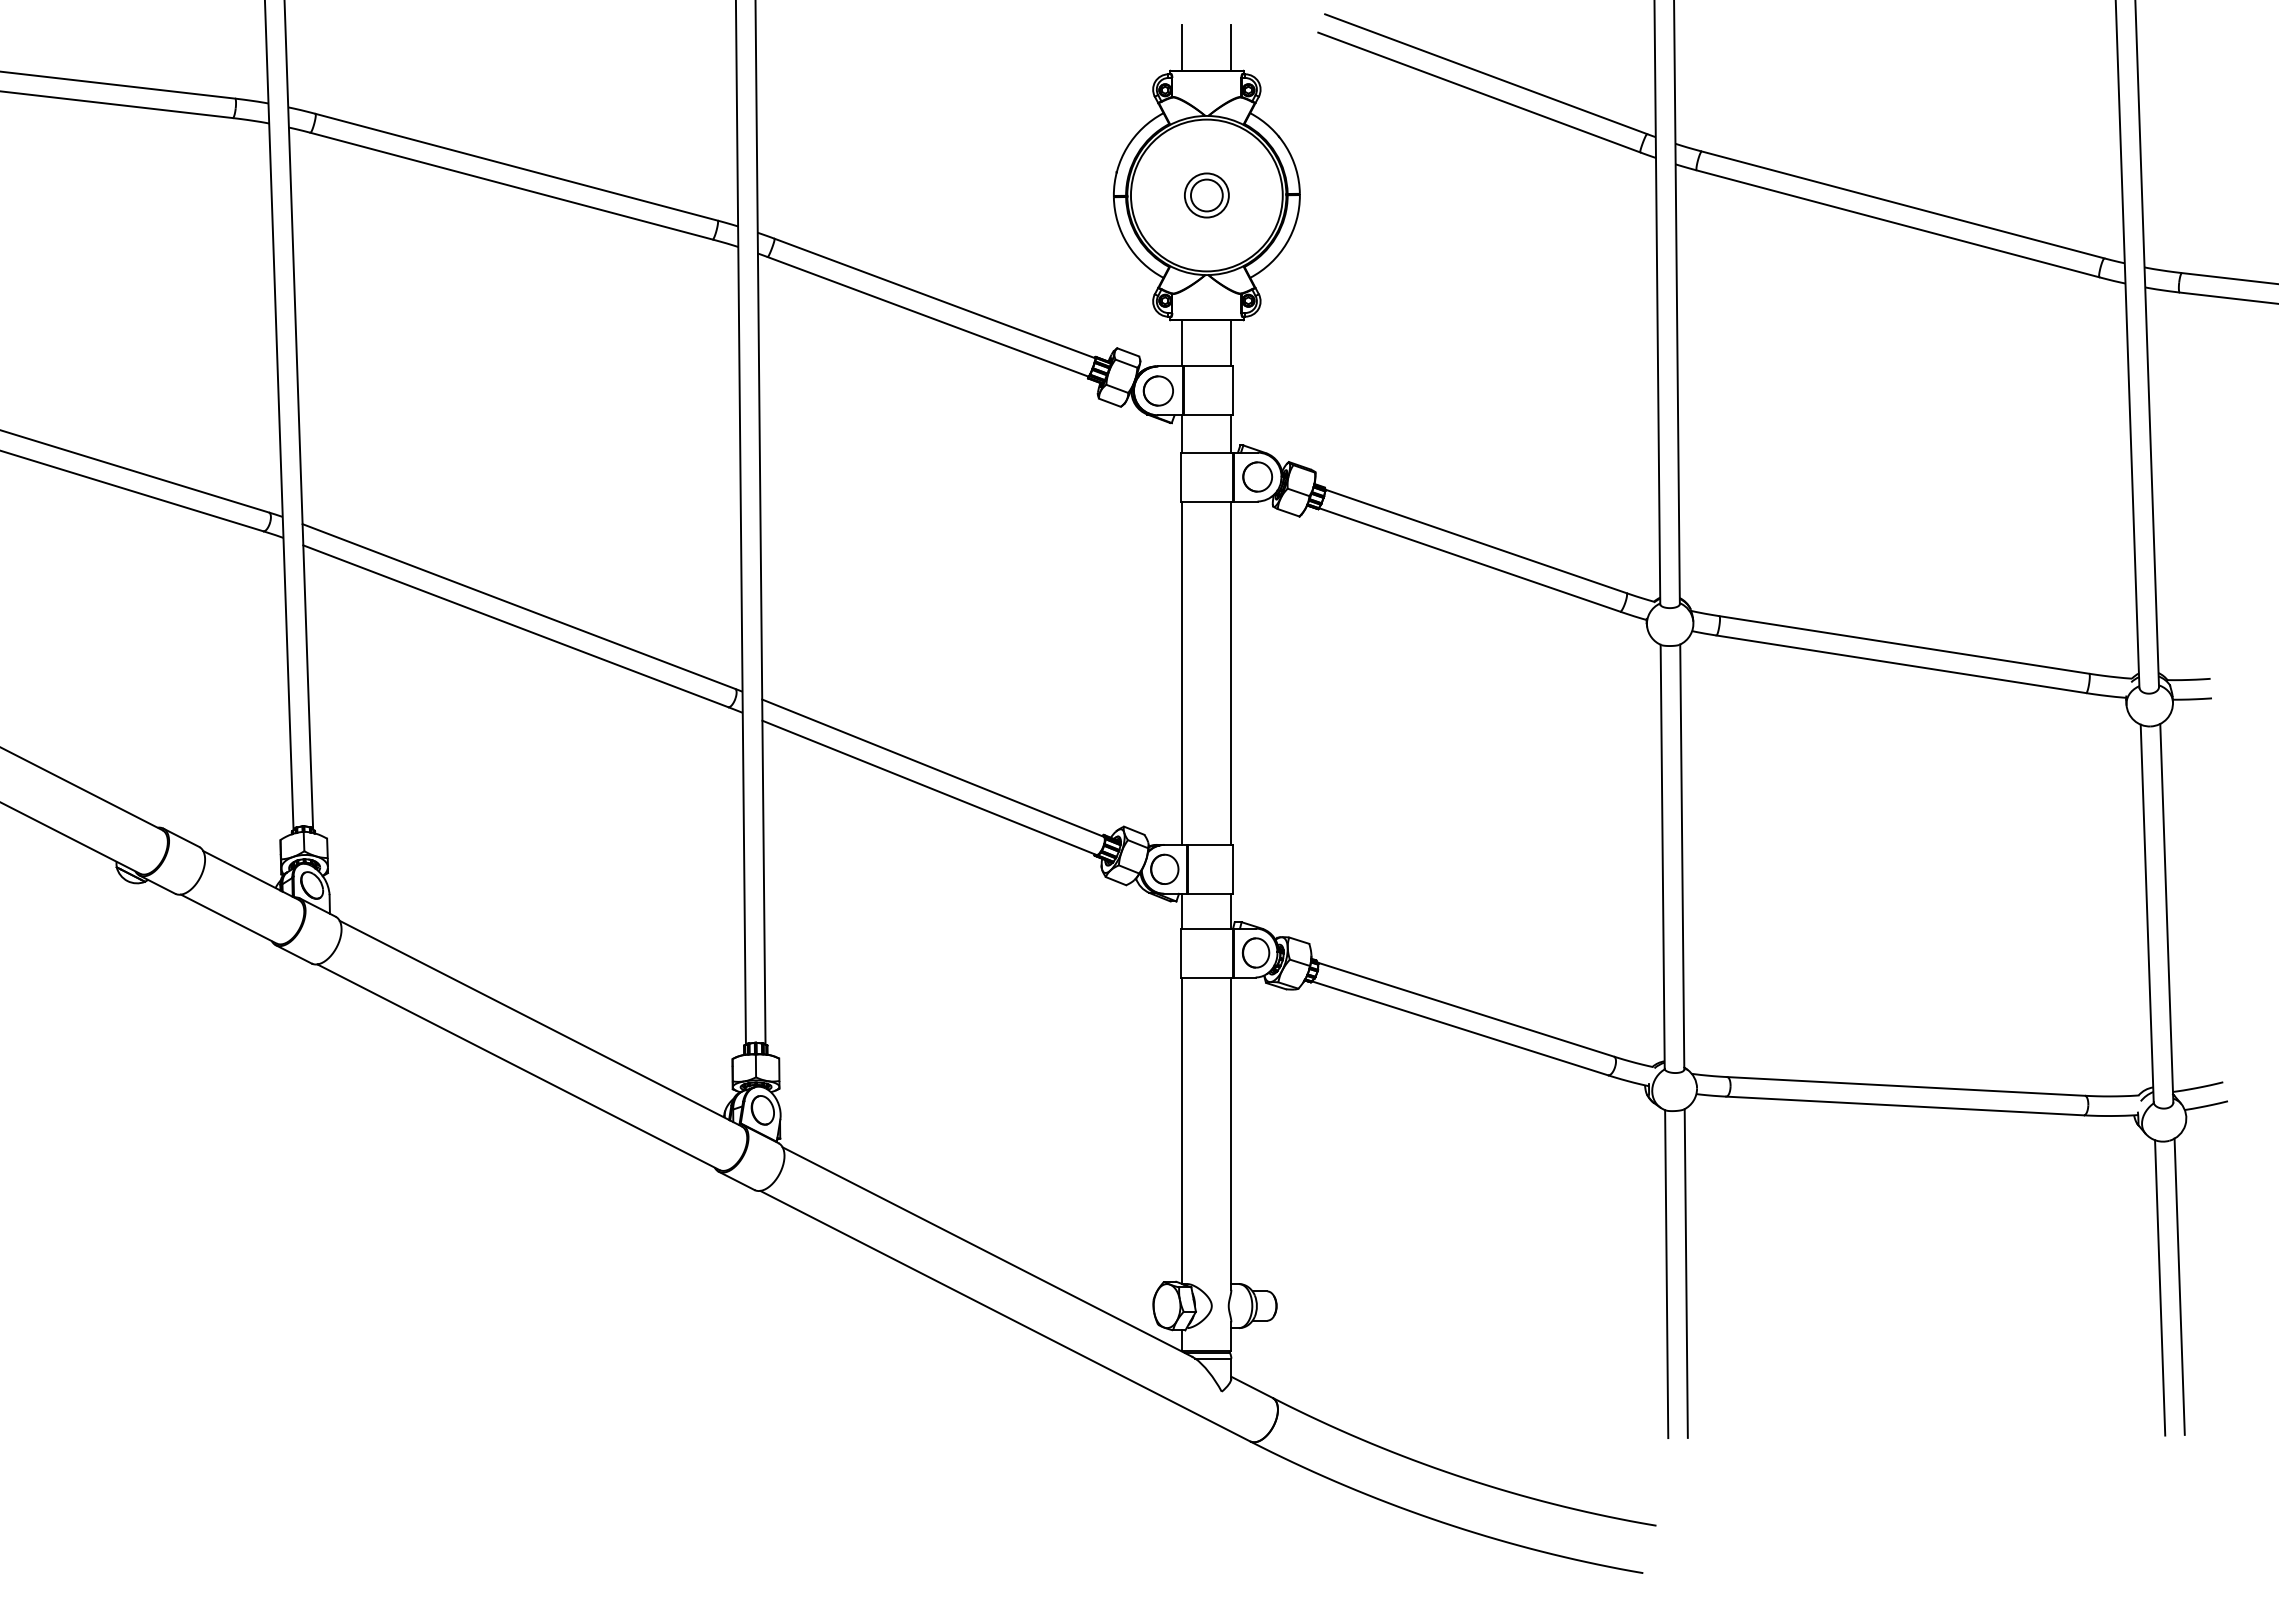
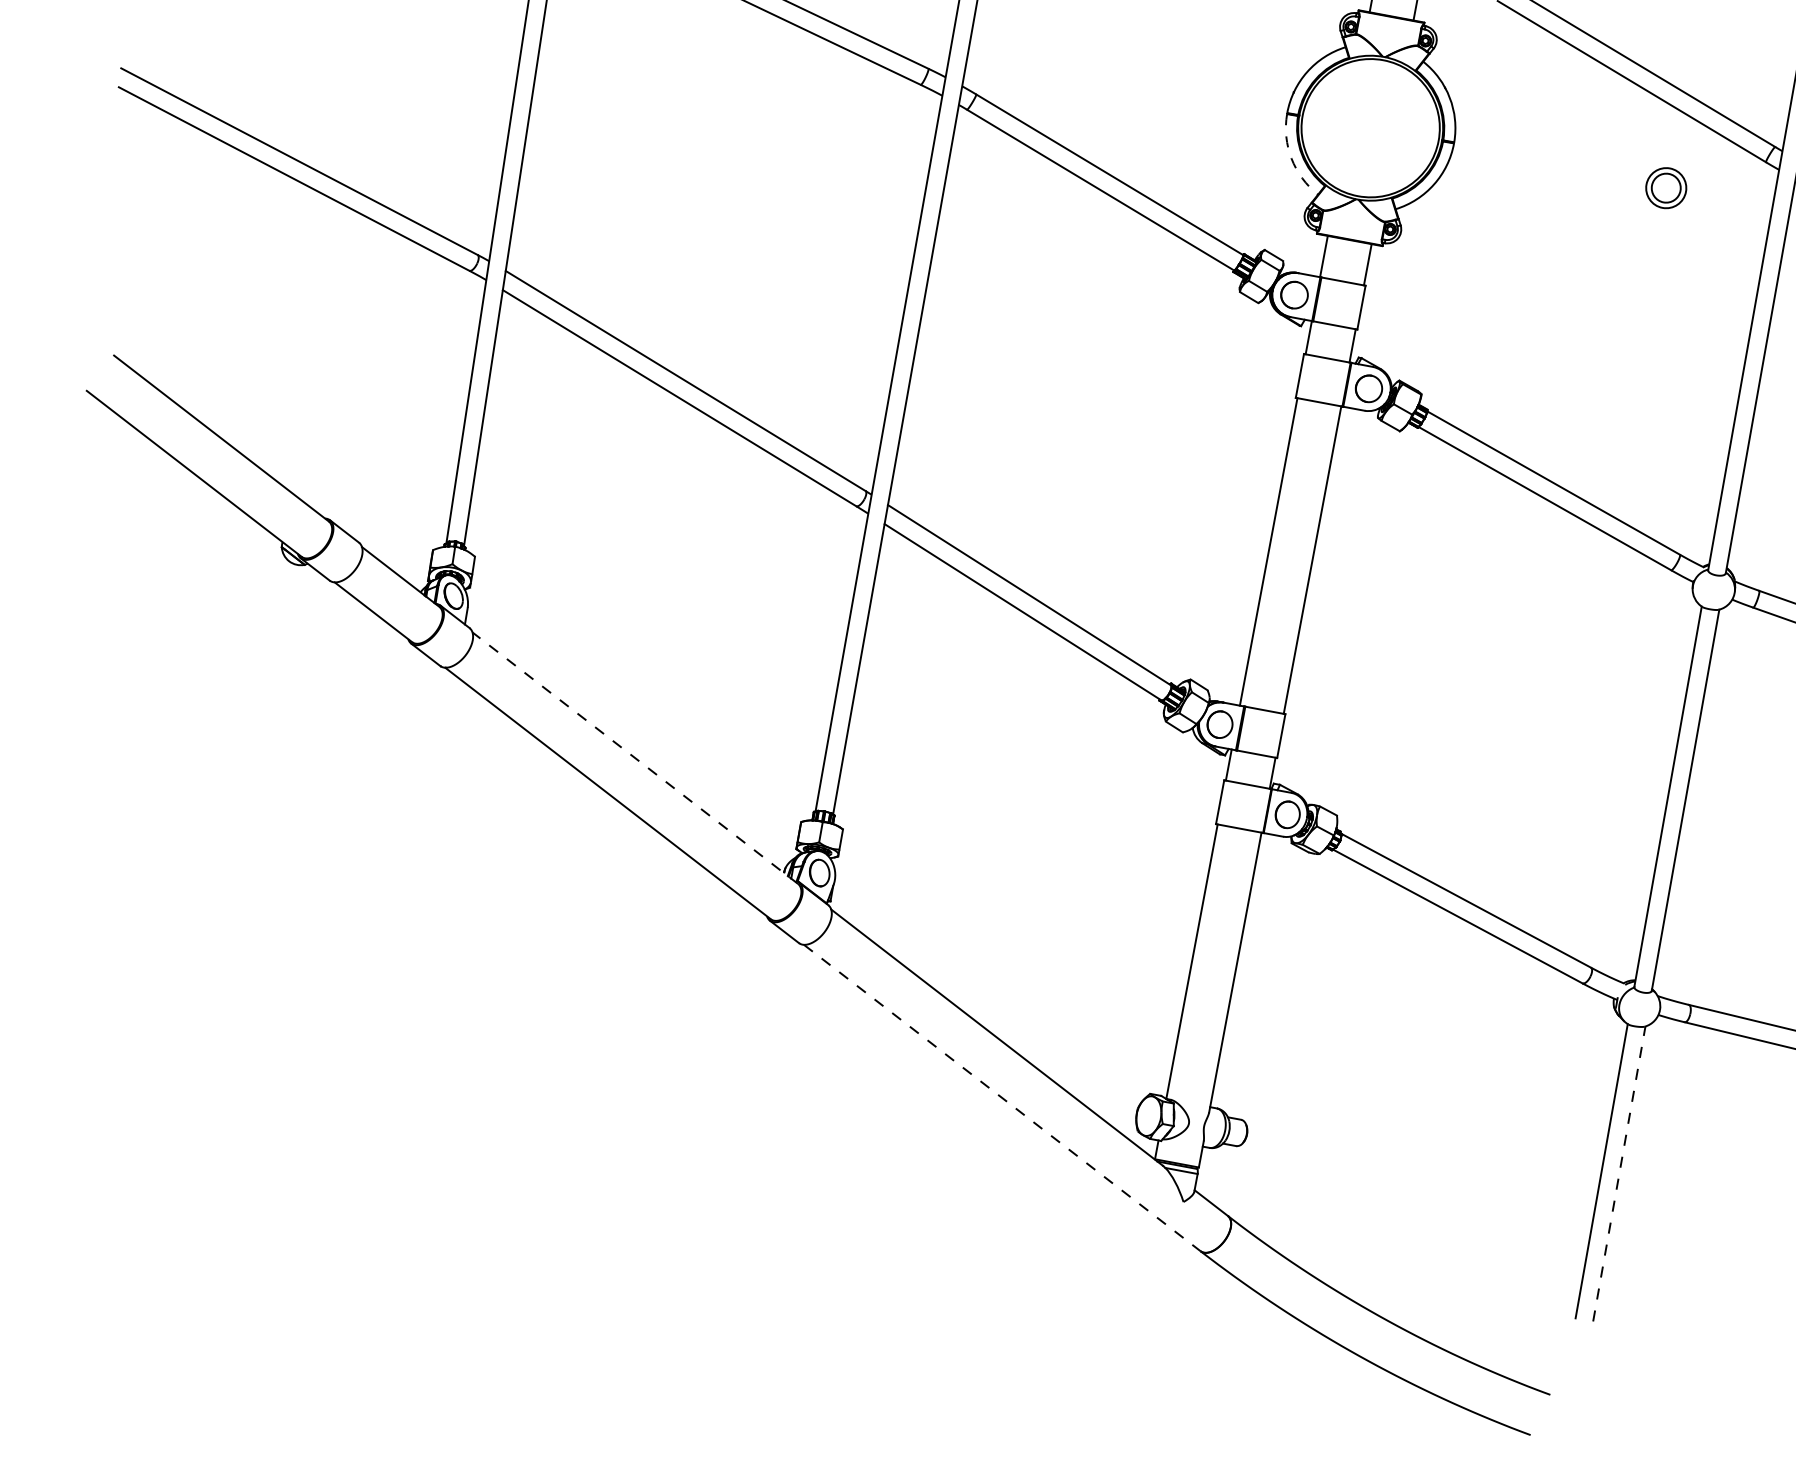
part: (1206, 195) -> (1665, 188), moved
arc: (1127, 244) -> (1291, 158), solid -> dashed
line: (540, 1023) -> (635, 758), solid -> dashed
line: (1686, 1273) -> (1619, 1173), solid -> dashed
line: (1005, 1316) -> (1002, 1098), solid -> dashed

